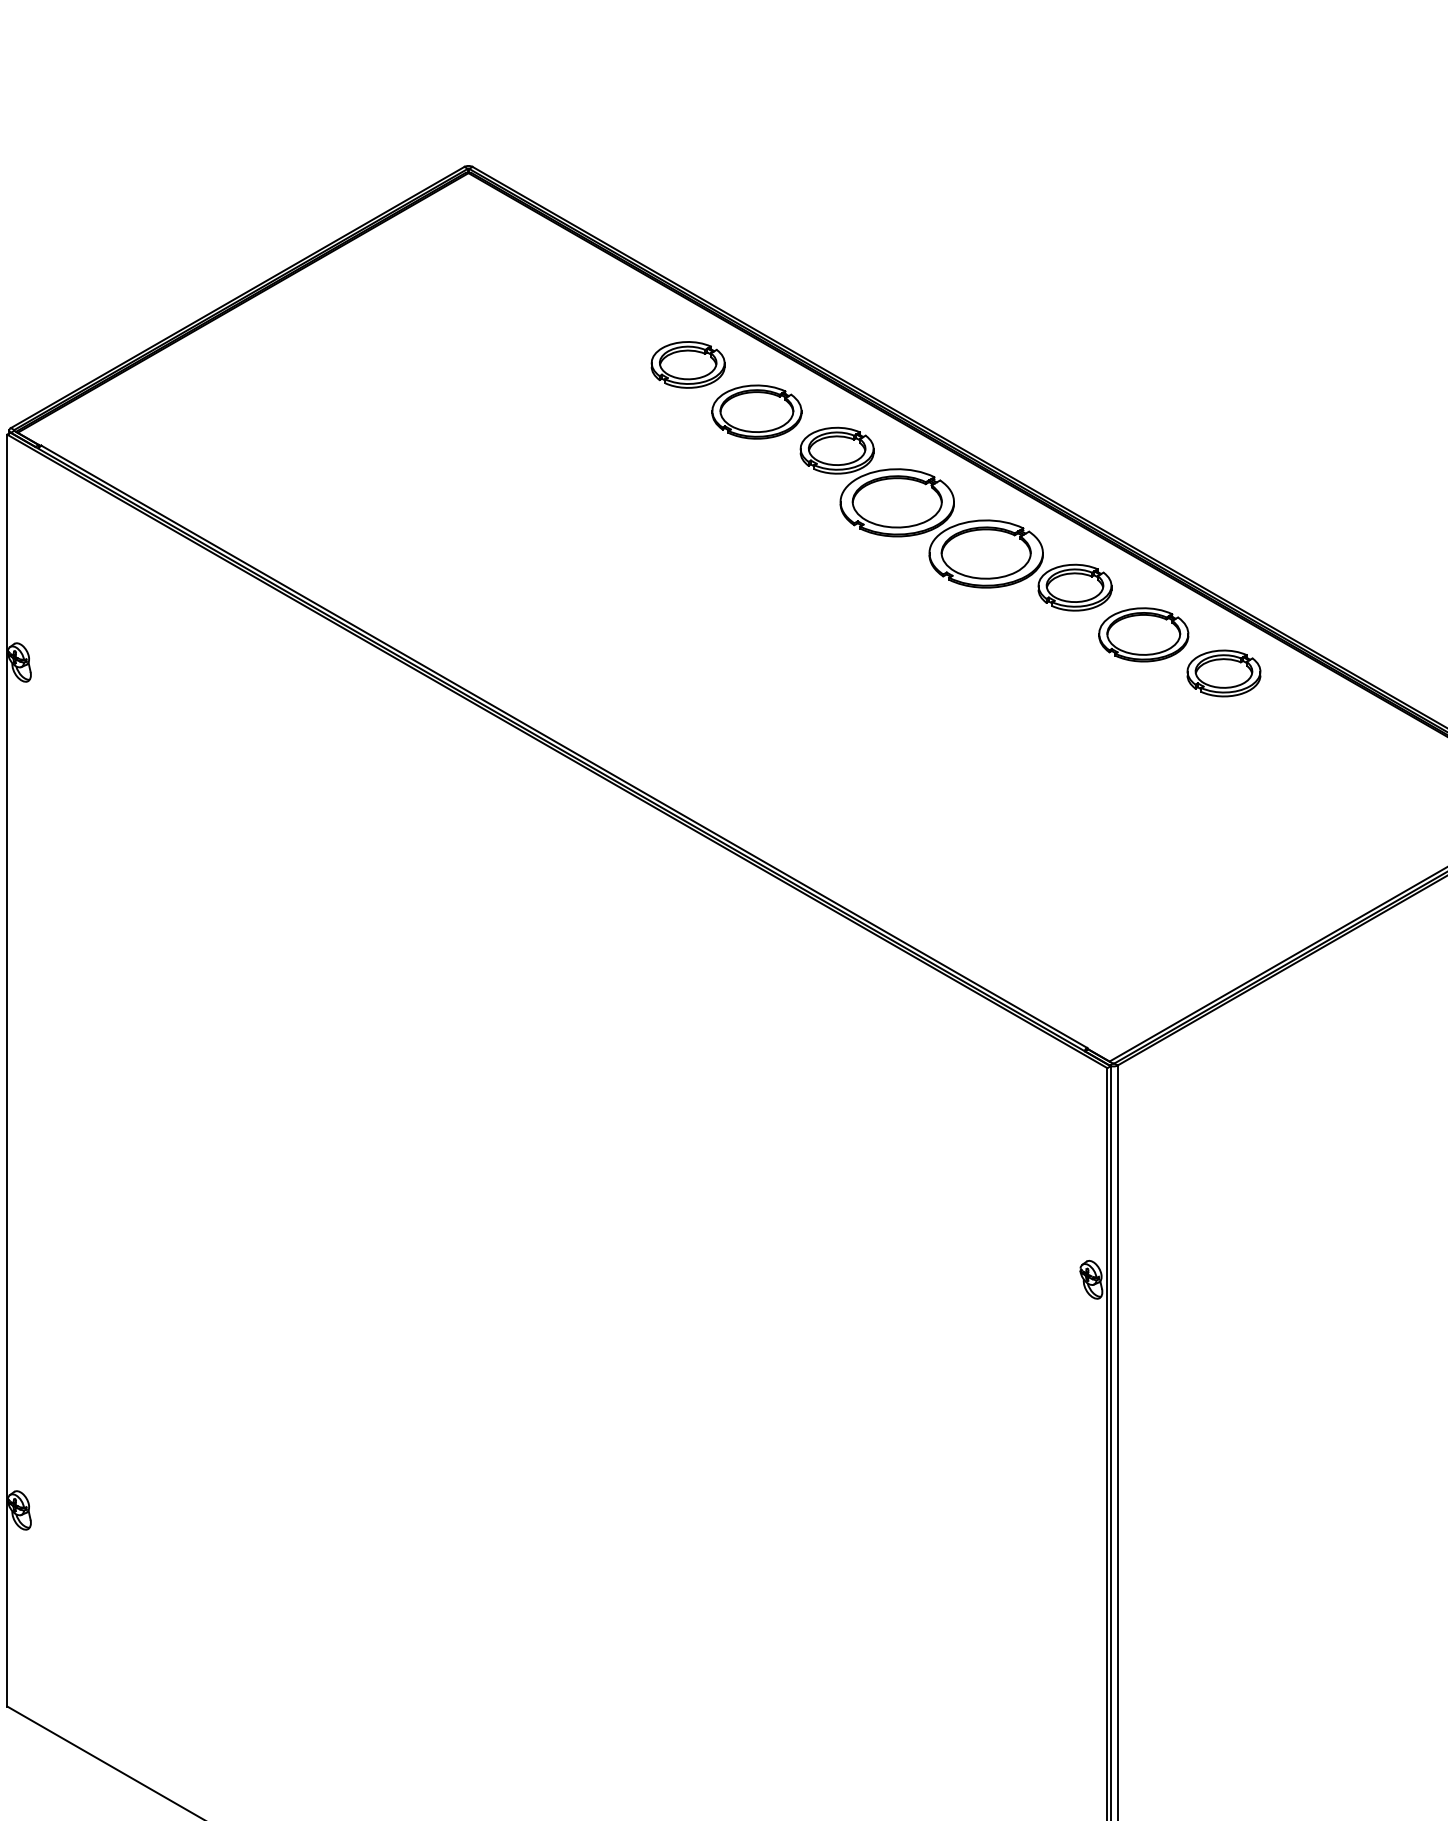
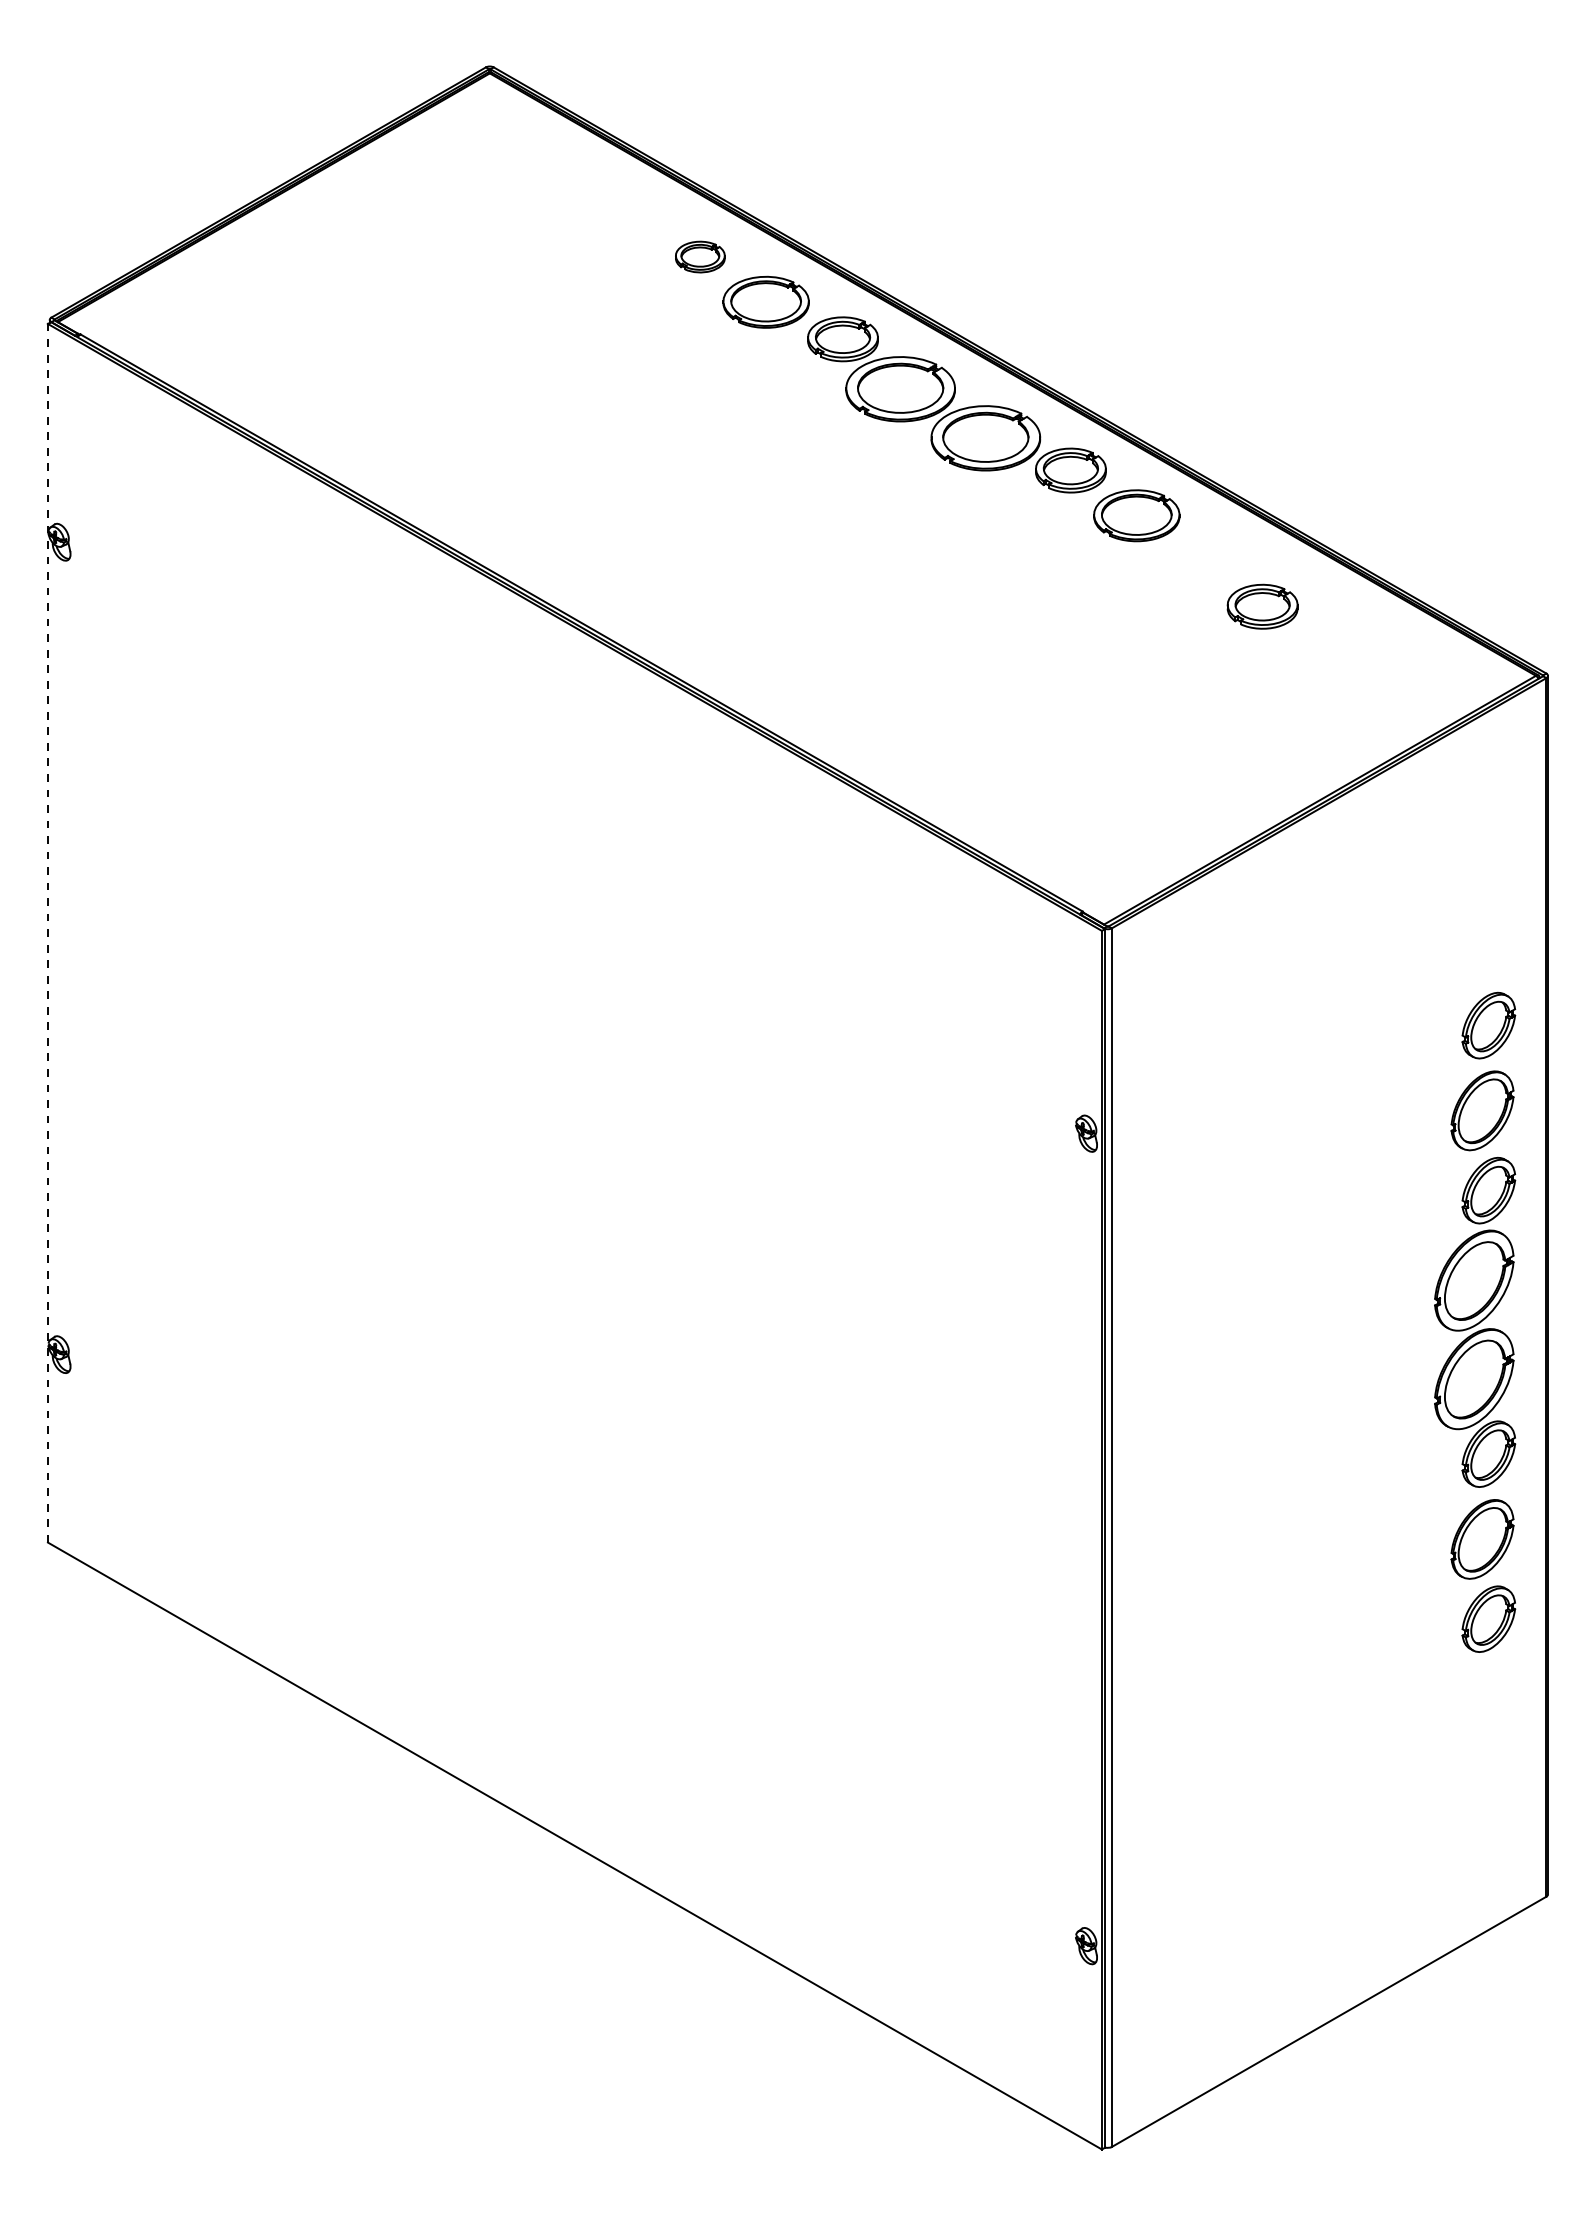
part: (688, 364) -> (700, 256), size x0.7
part: (1223, 673) -> (1262, 606), moved
line: (6, 1069) -> (47, 932), solid -> dashed

